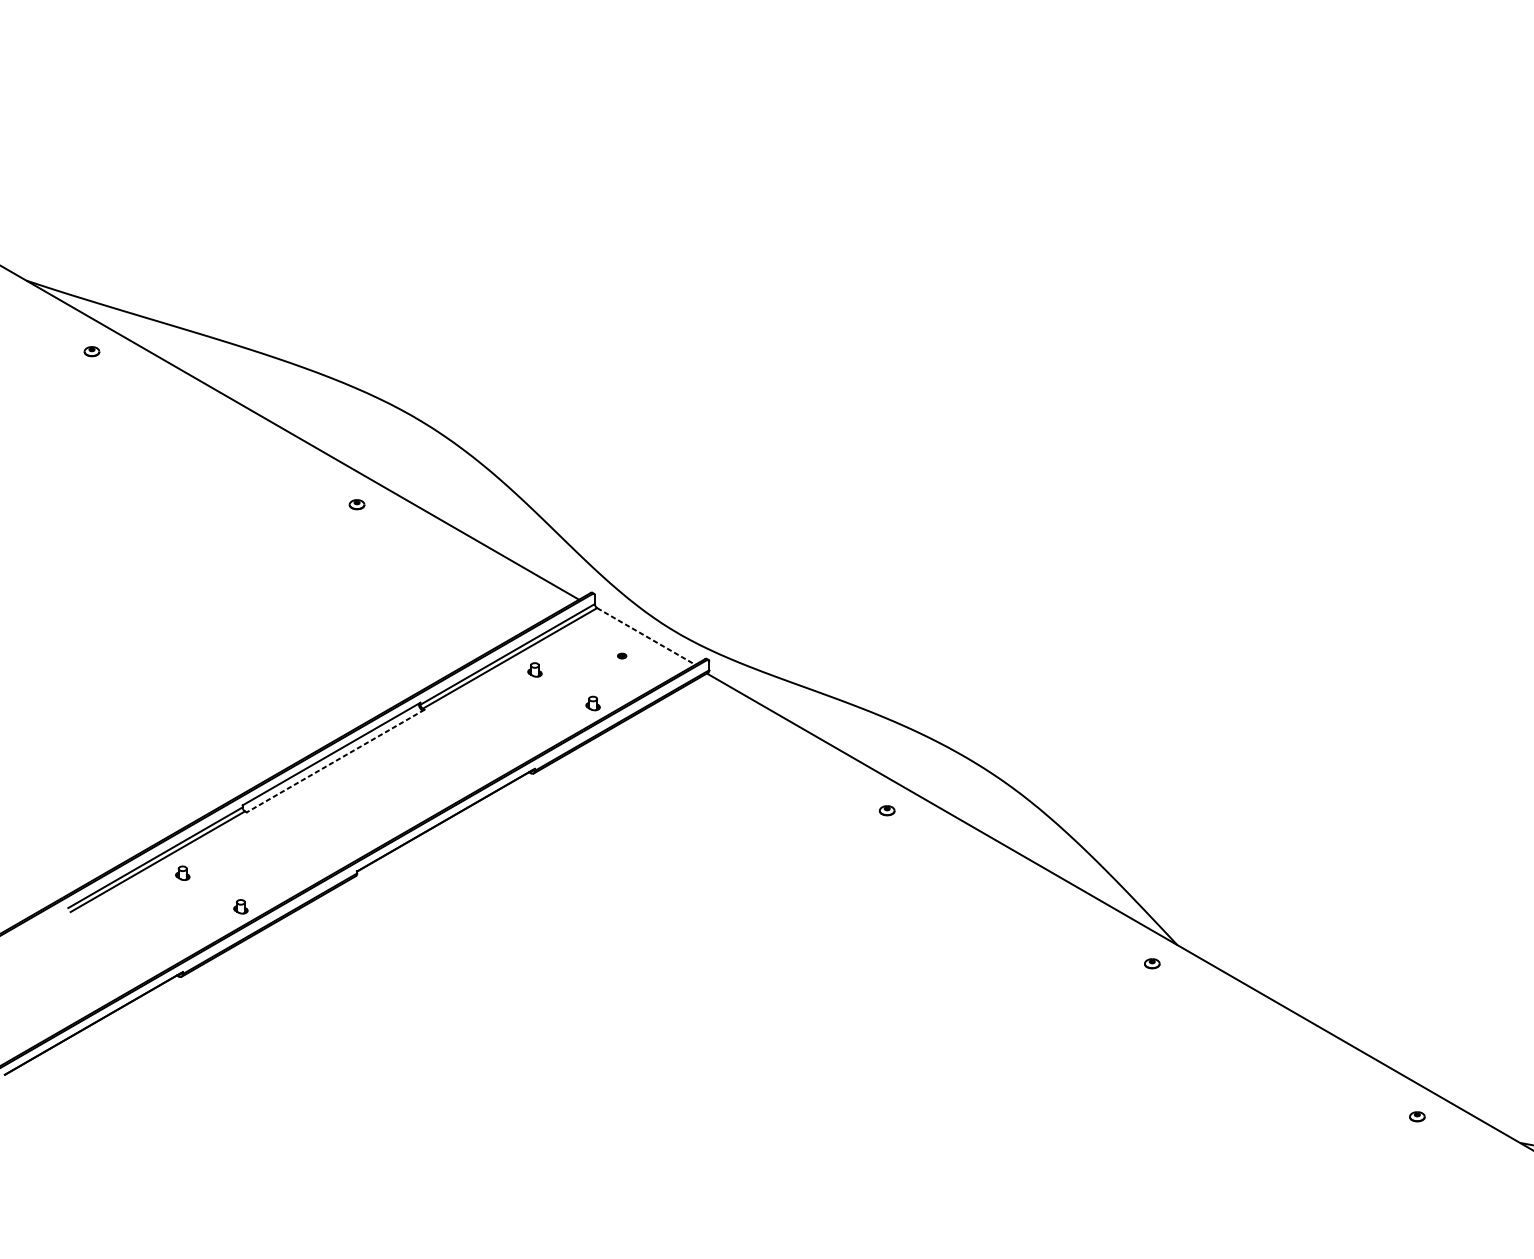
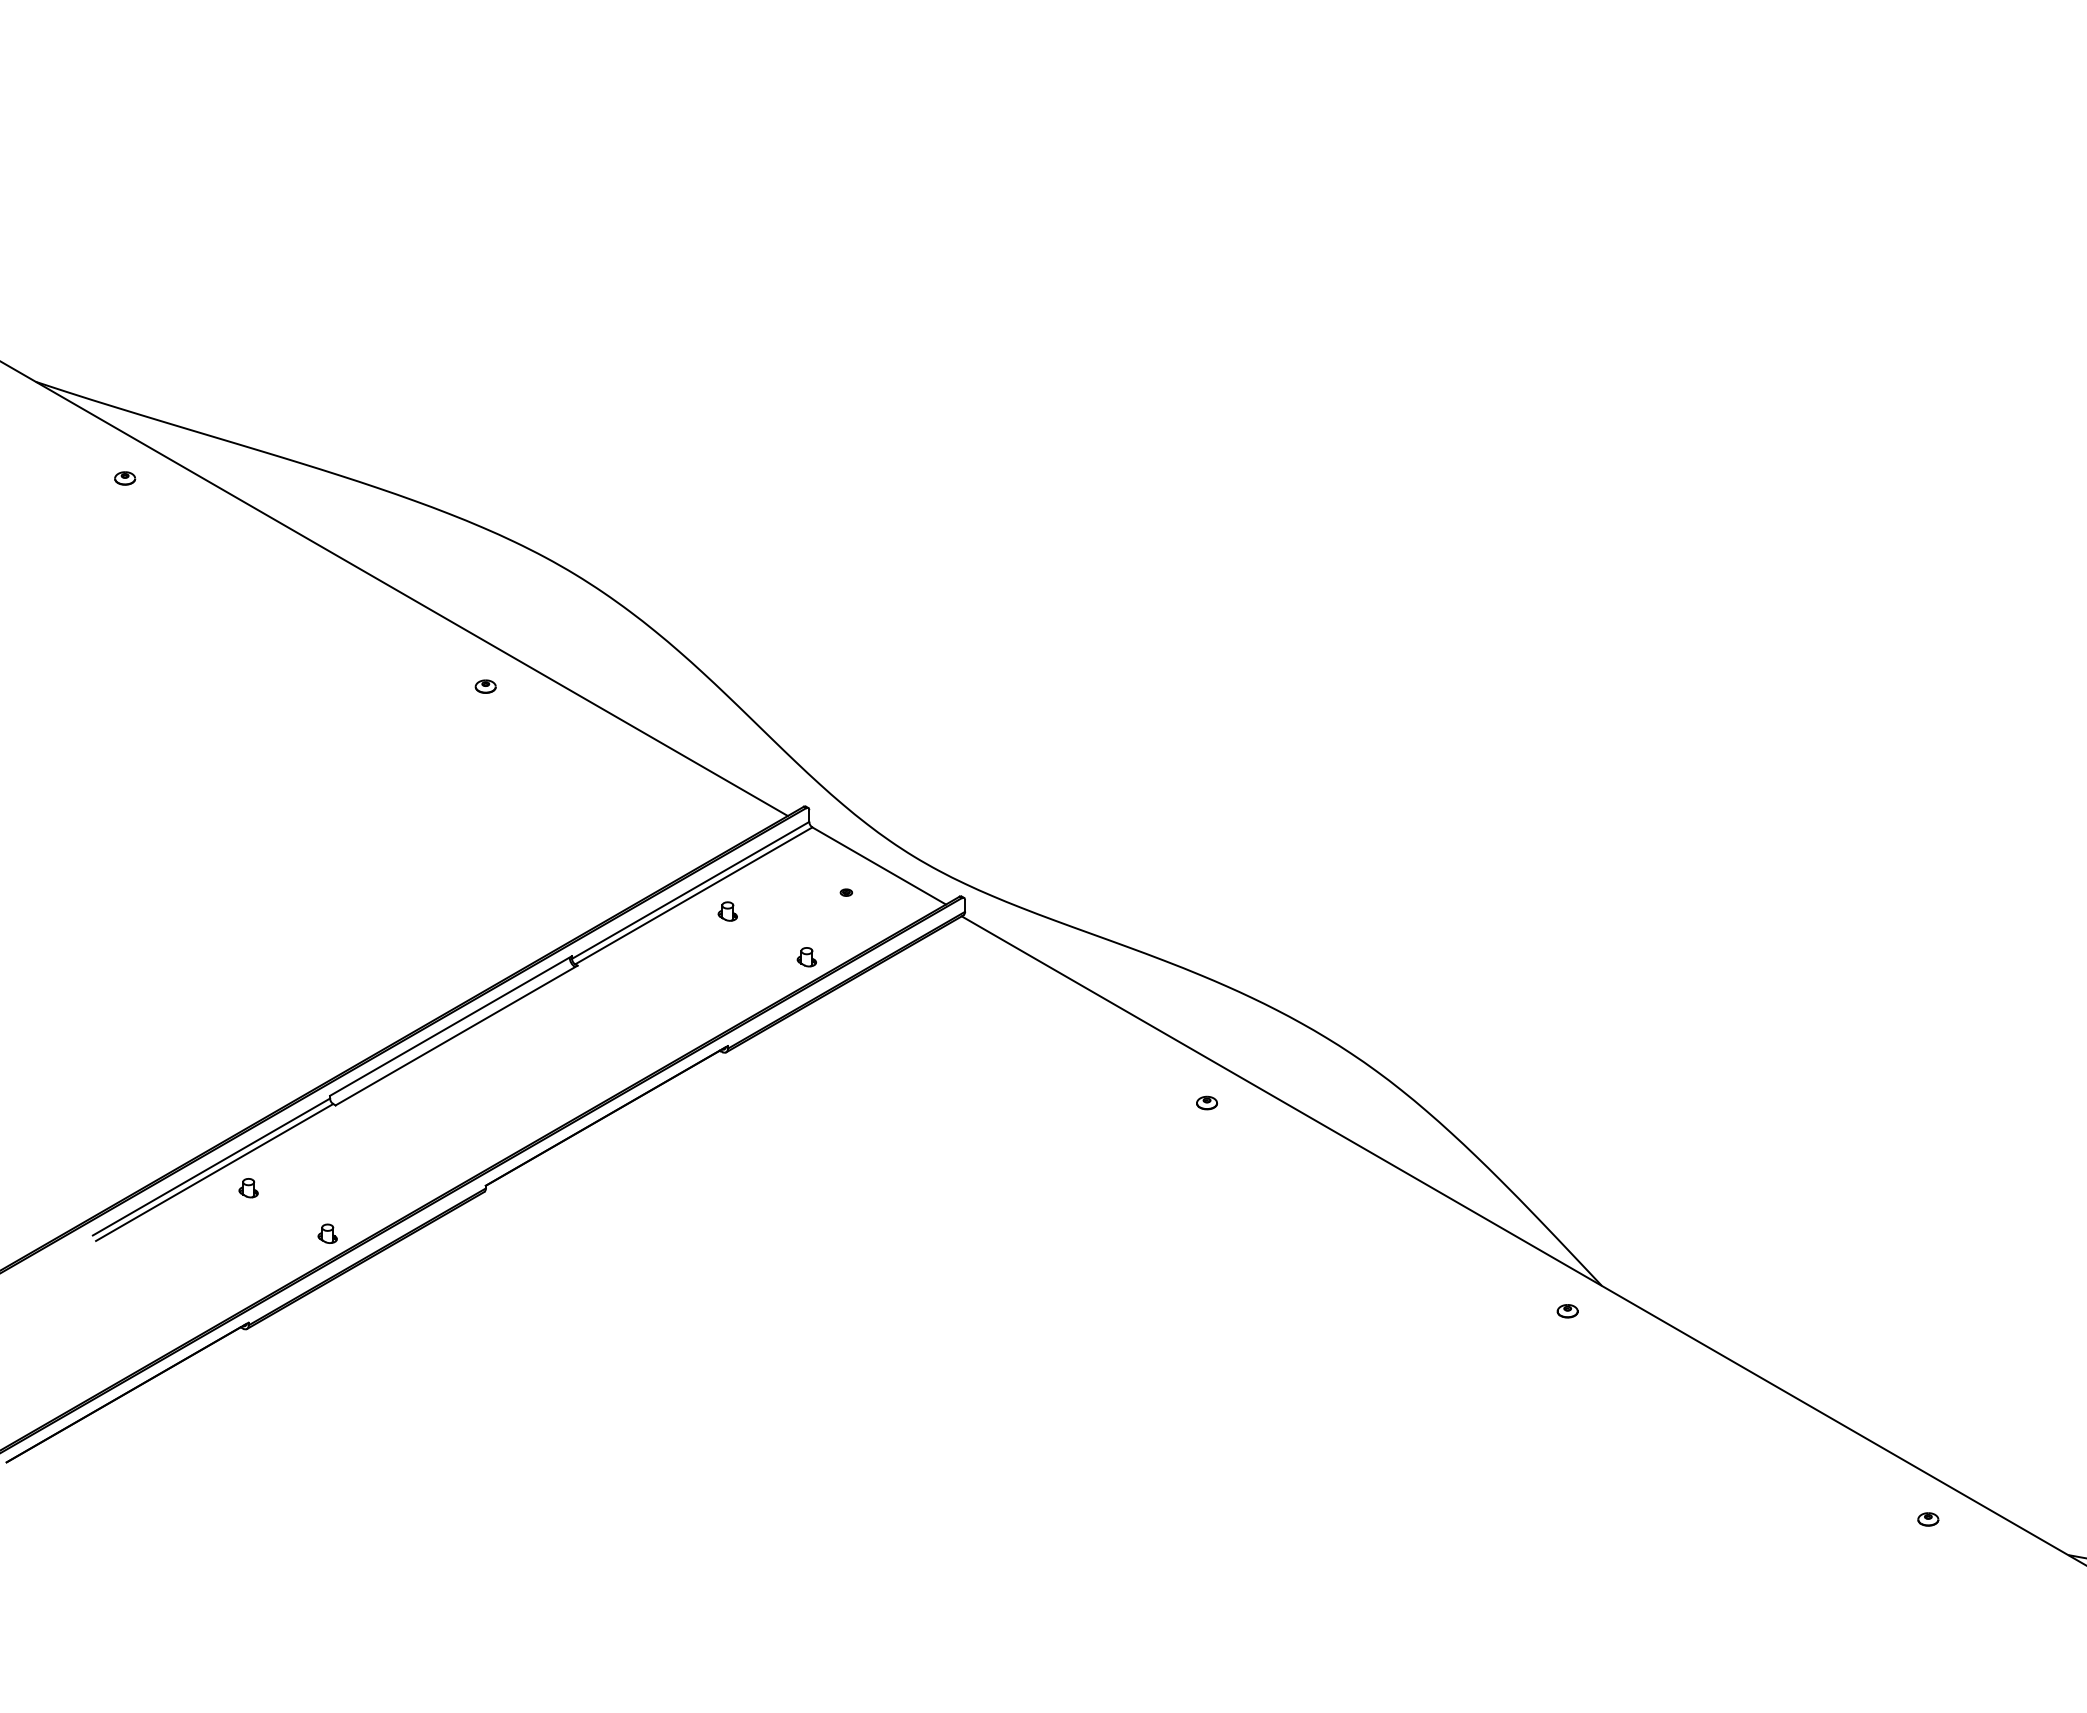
line: (646, 636) -> (879, 866), dashed -> solid
line: (335, 761) -> (456, 1035), dashed -> solid

